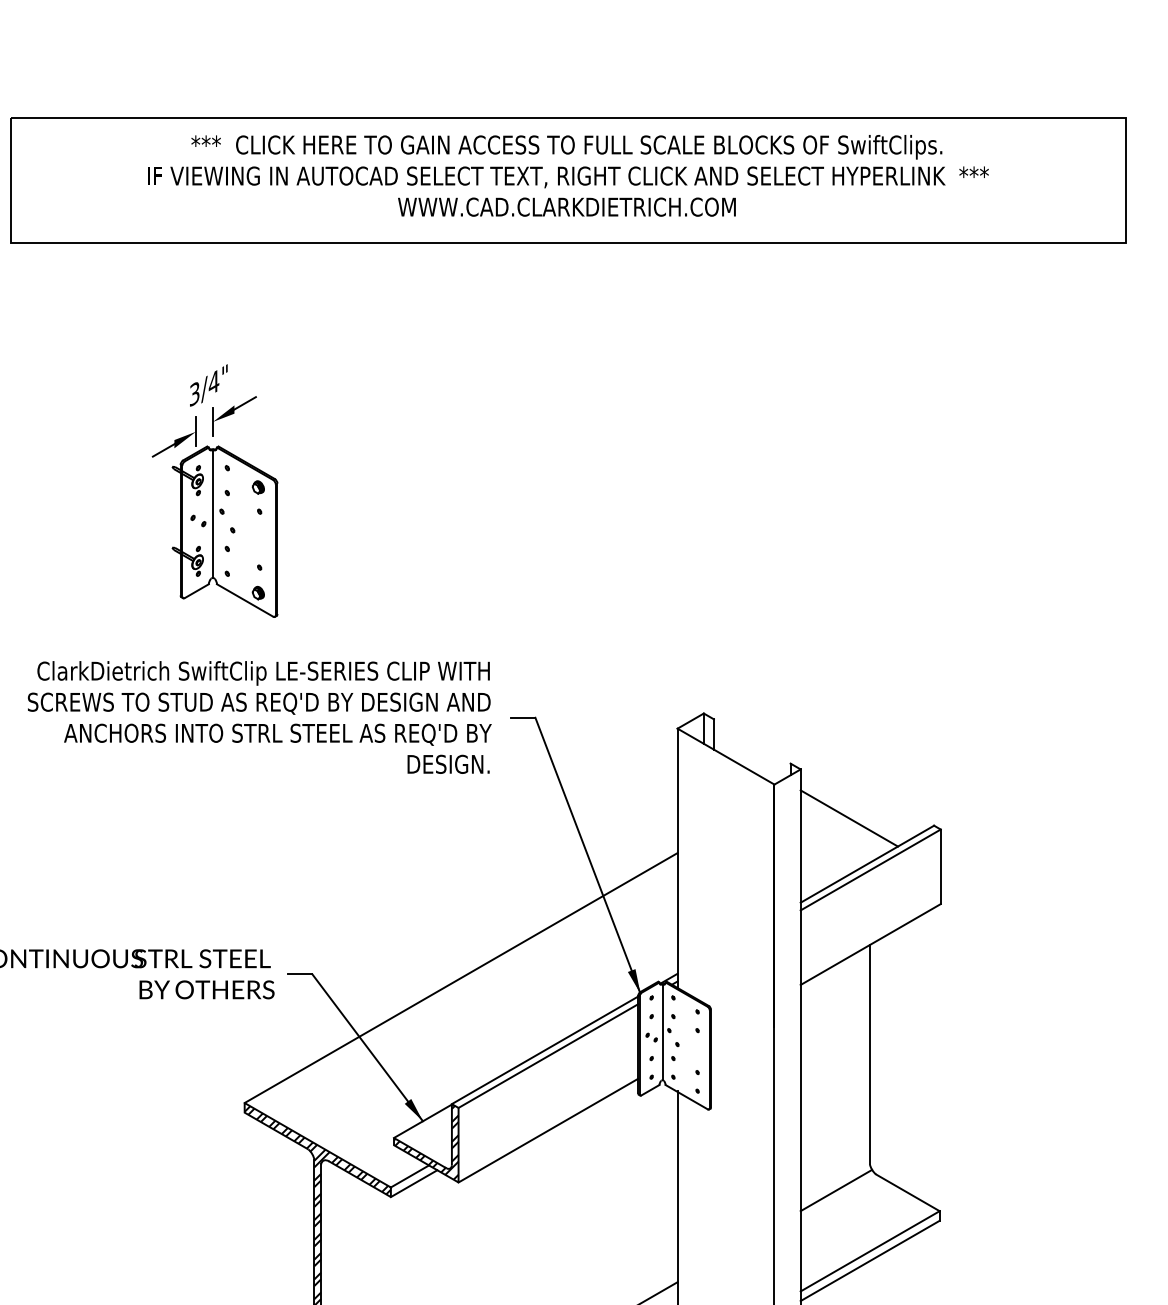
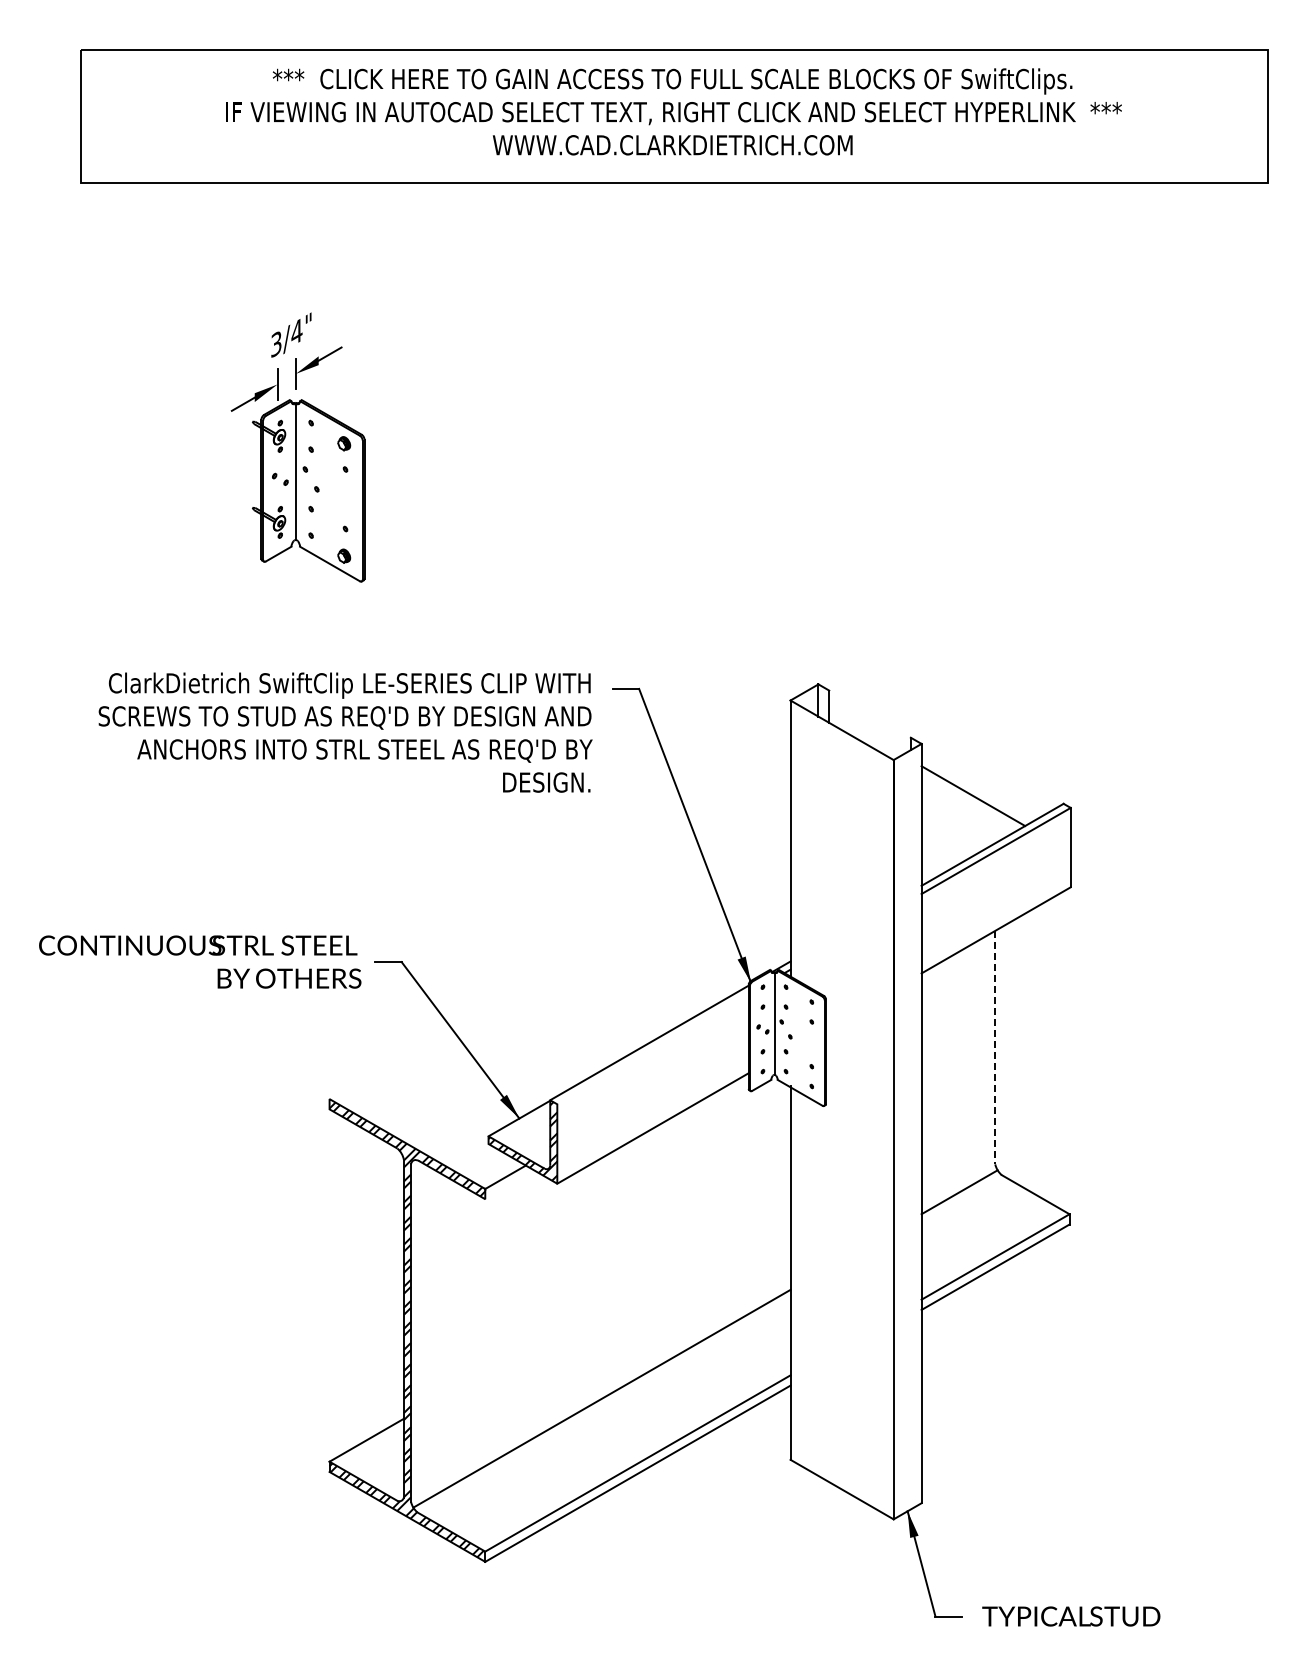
text: (259, 717) -> (345, 732), moved
line: (460, 977) -> (559, 965), removed
line: (870, 1054) -> (995, 1047), solid -> dashed
line: (547, 1055) -> (652, 1048), removed
line: (413, 1183) -> (509, 1184), removed

